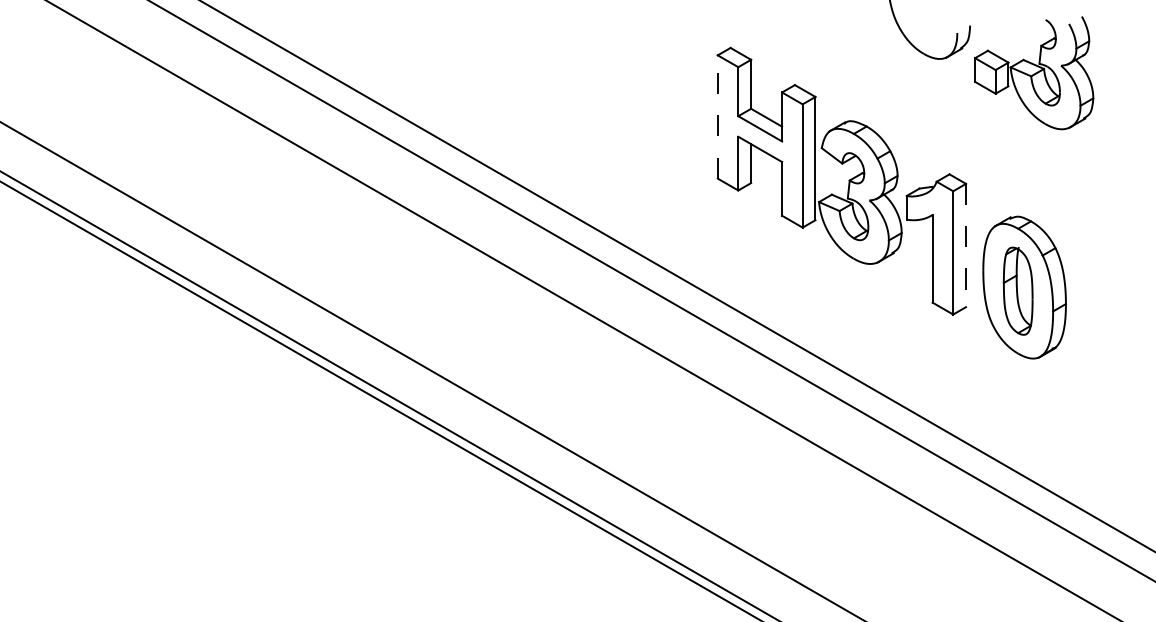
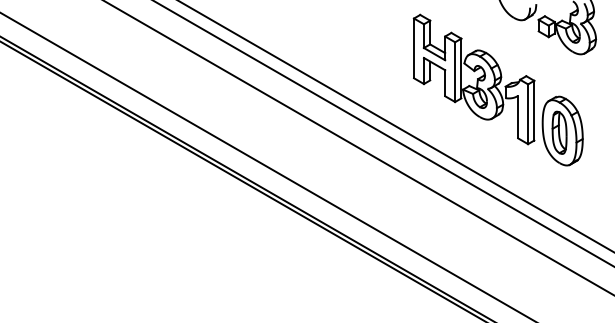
line: (718, 117) -> (414, 48), dashed -> solid
line: (966, 245) -> (534, 110), dashed -> solid

